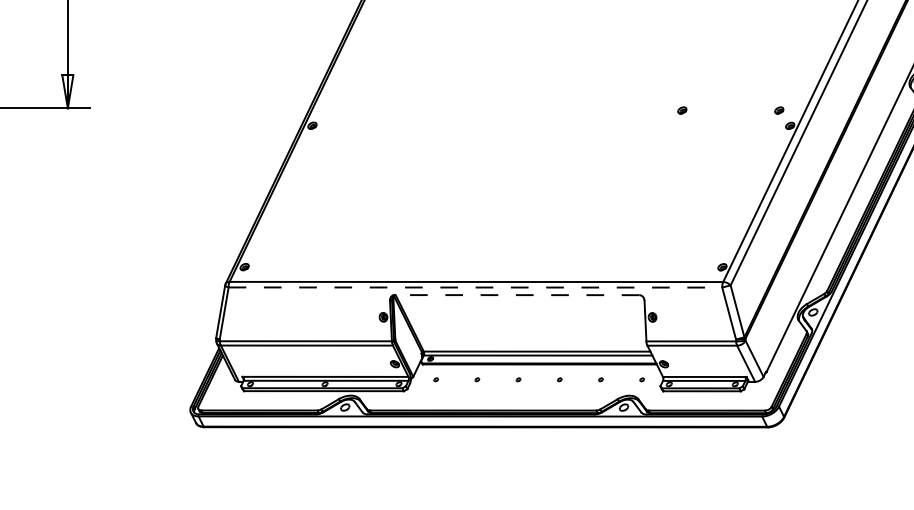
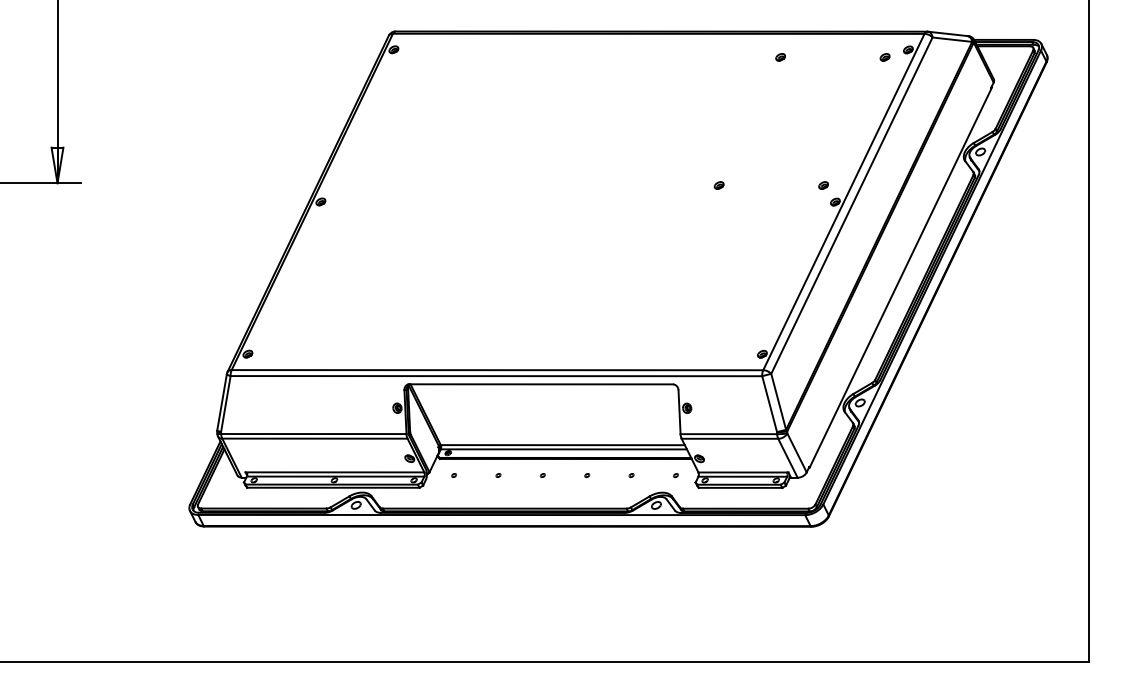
line: (475, 287) -> (496, 376), dashed -> solid
line: (517, 295) -> (541, 384), dashed -> solid

